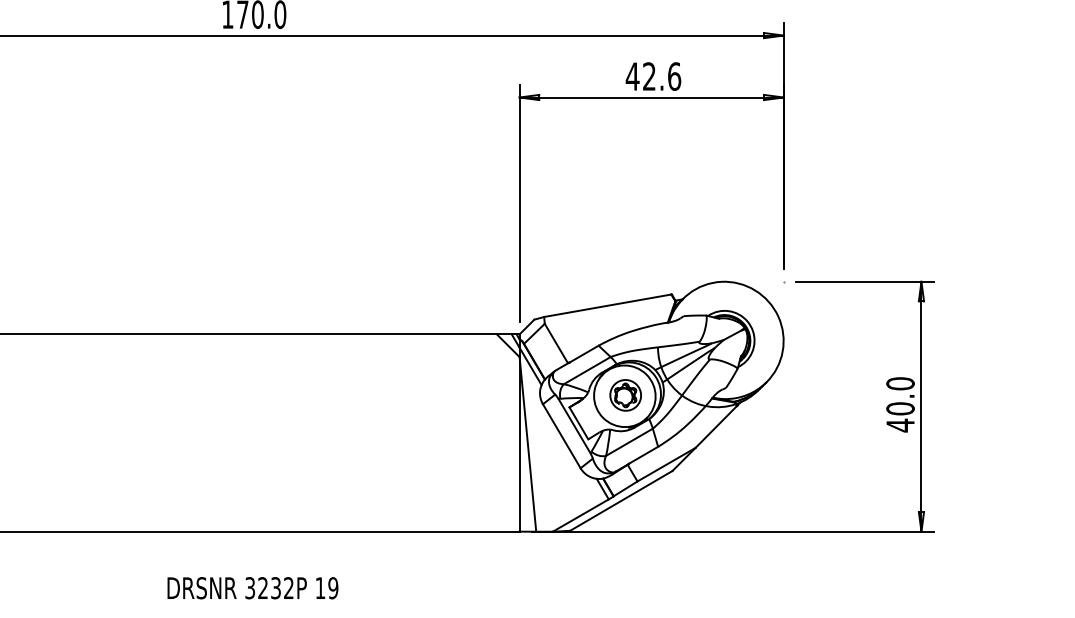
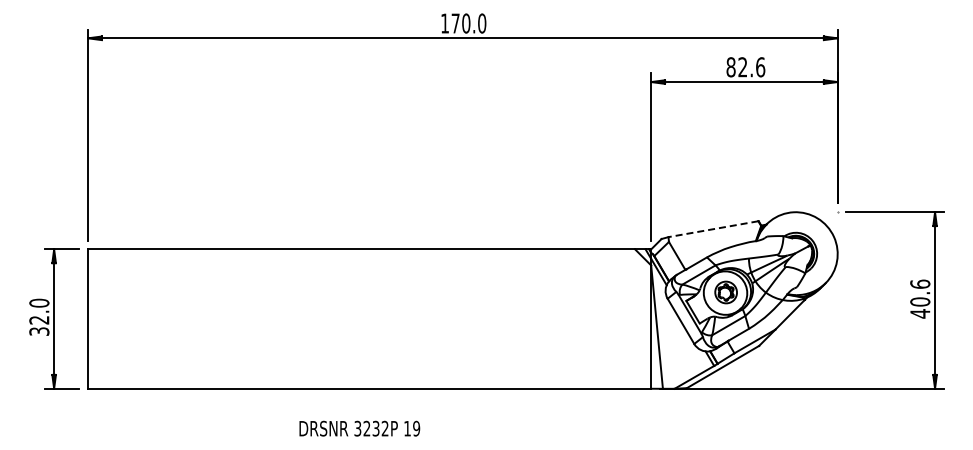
text: (631, 76) -> (730, 67), 42.6 -> 82.6
line: (607, 306) -> (713, 229), solid -> dashed
text: (899, 382) -> (919, 283), 40.0 -> 40.6
text: (252, 587) -> (359, 428), moved

